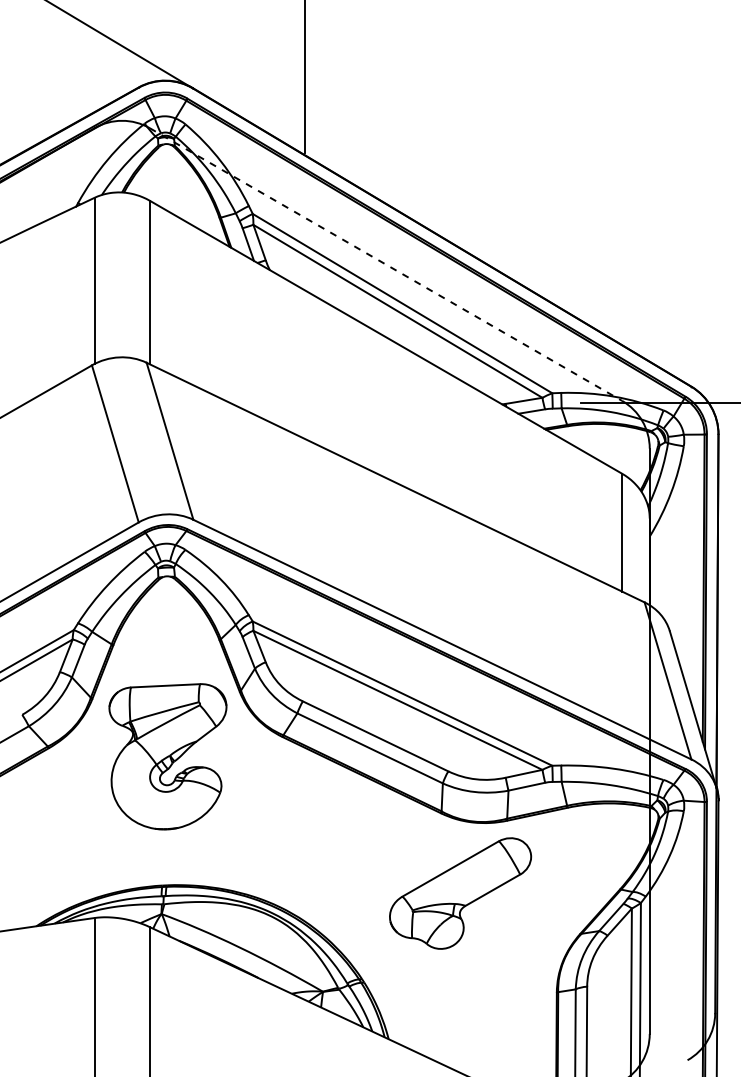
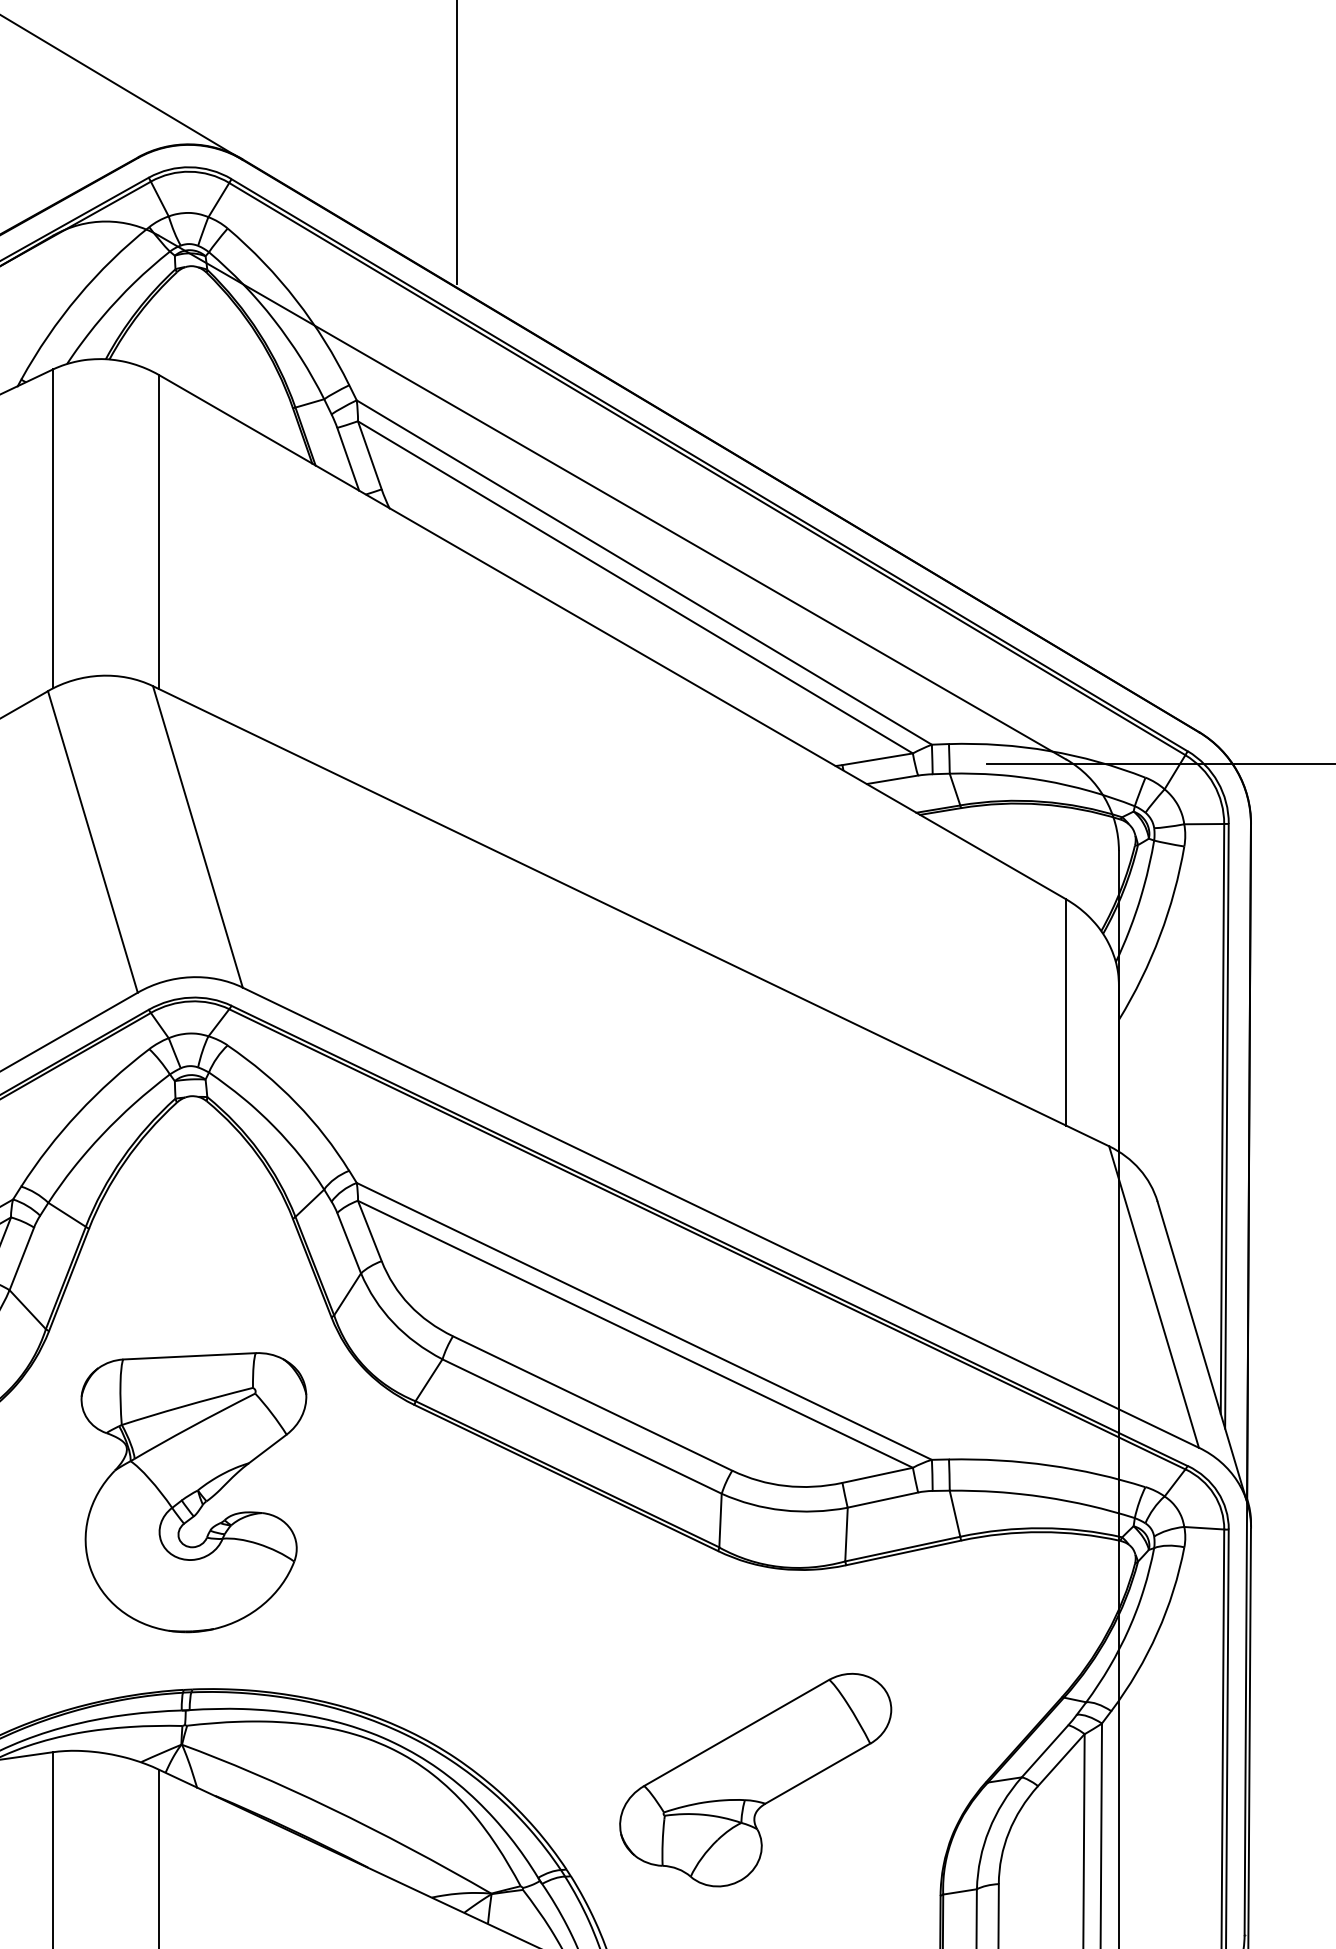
line: (385, 264) -> (611, 497), dashed -> solid
part: (167, 756) -> (193, 1492), moved
part: (460, 893) -> (755, 1780), moved

